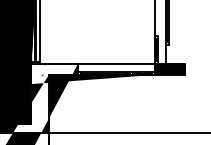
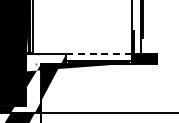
line: (116, 64) -> (98, 54), solid -> dashed

